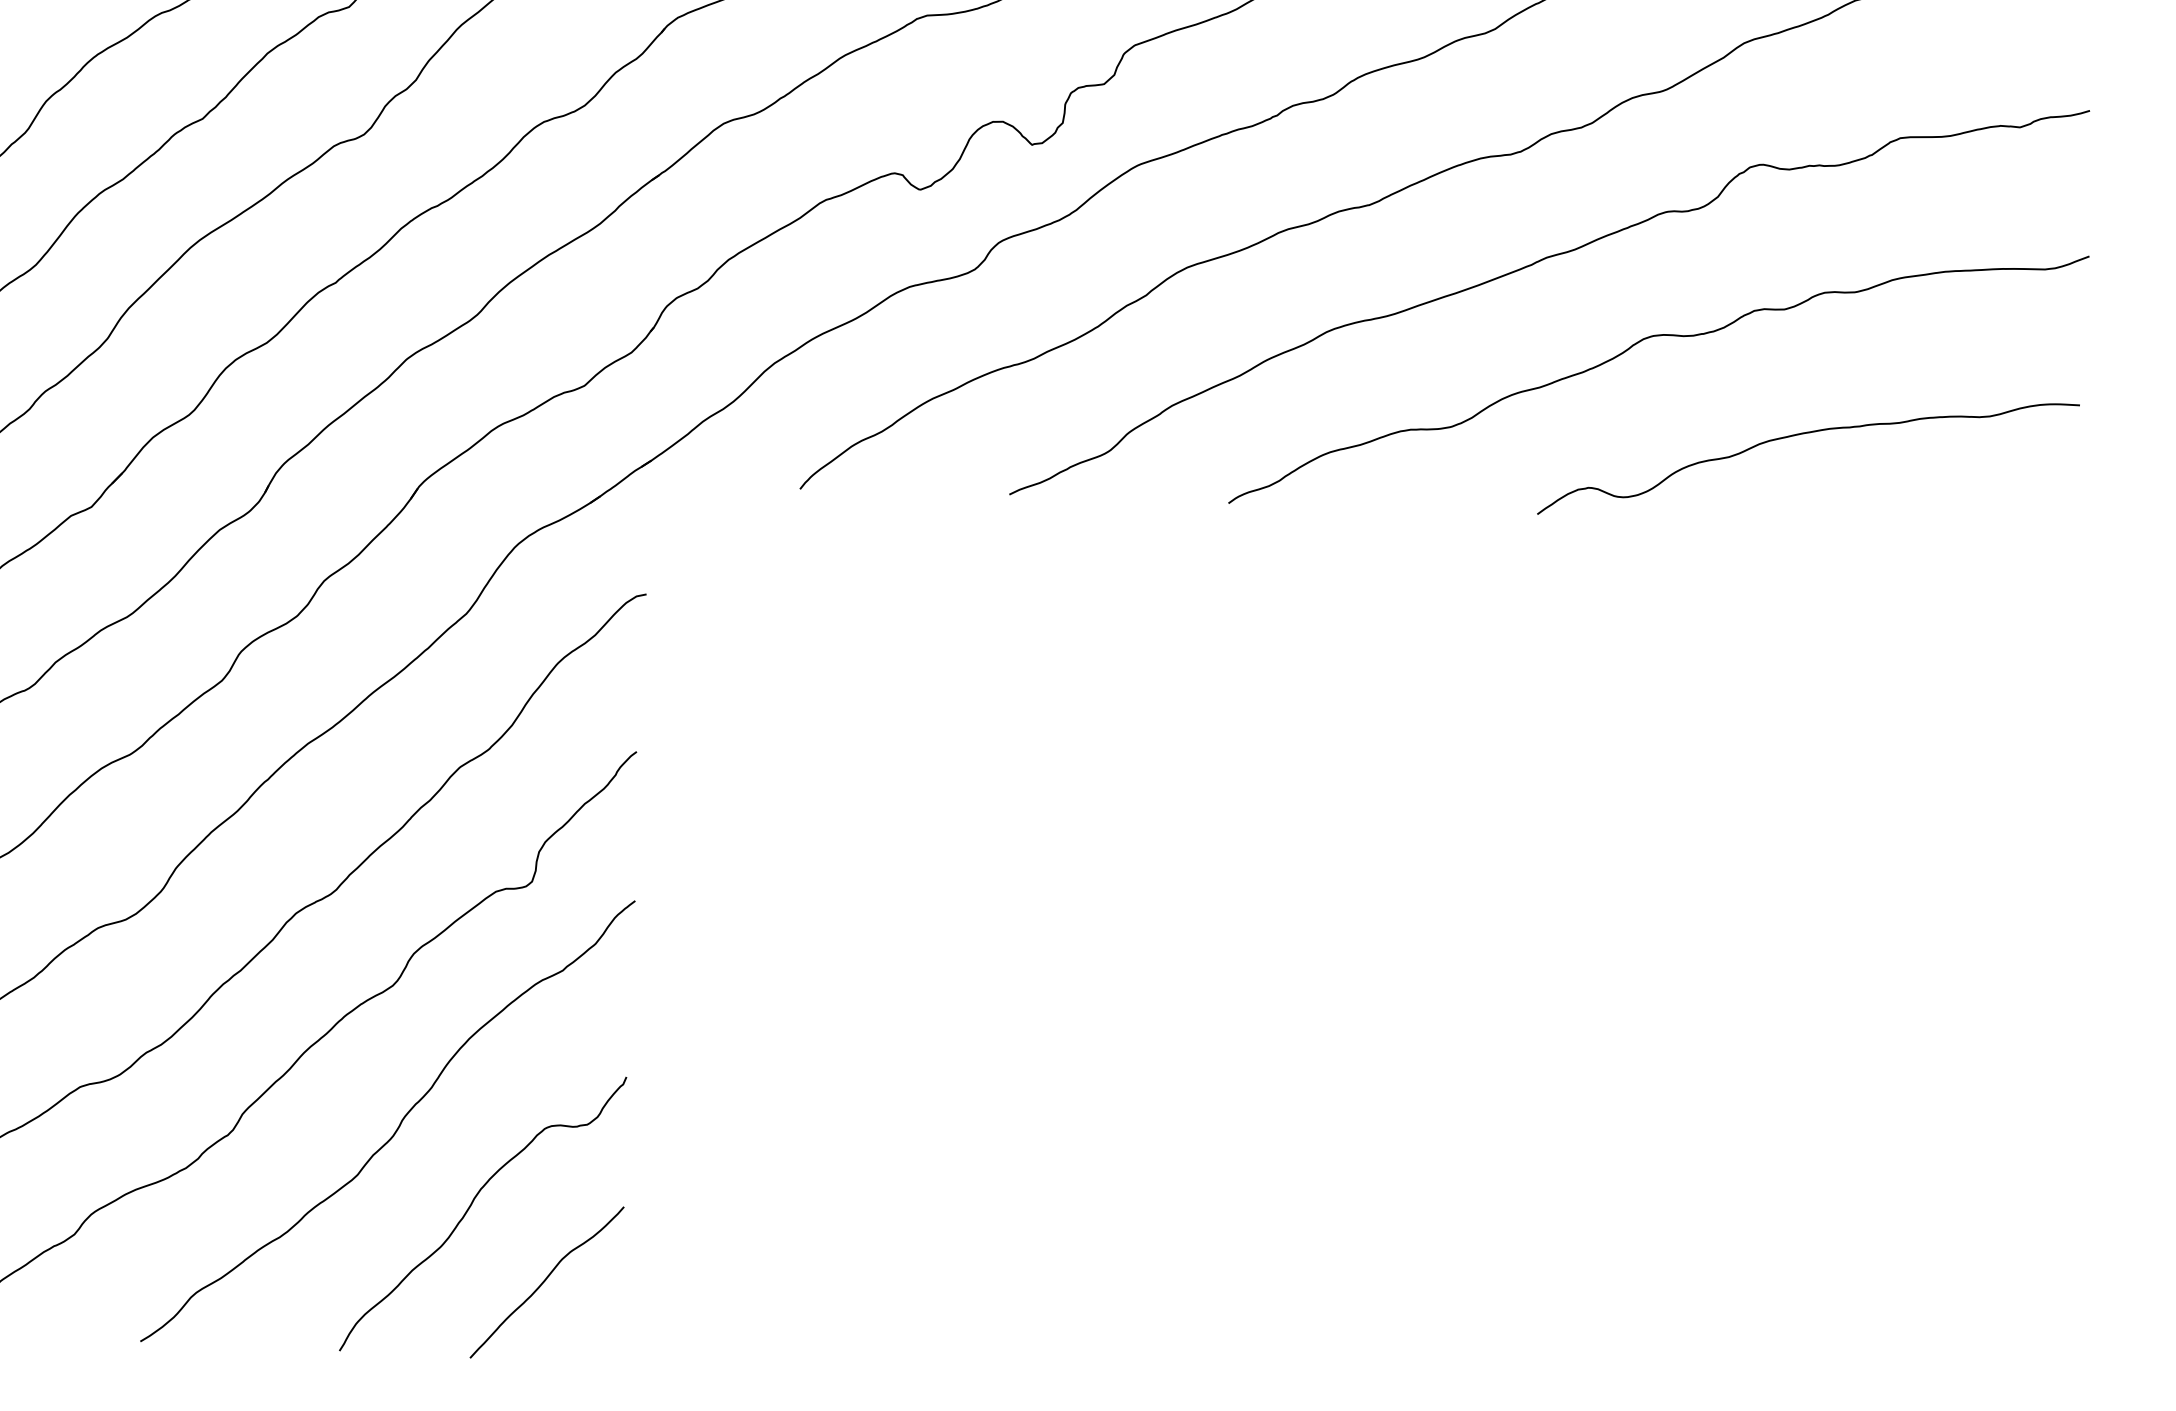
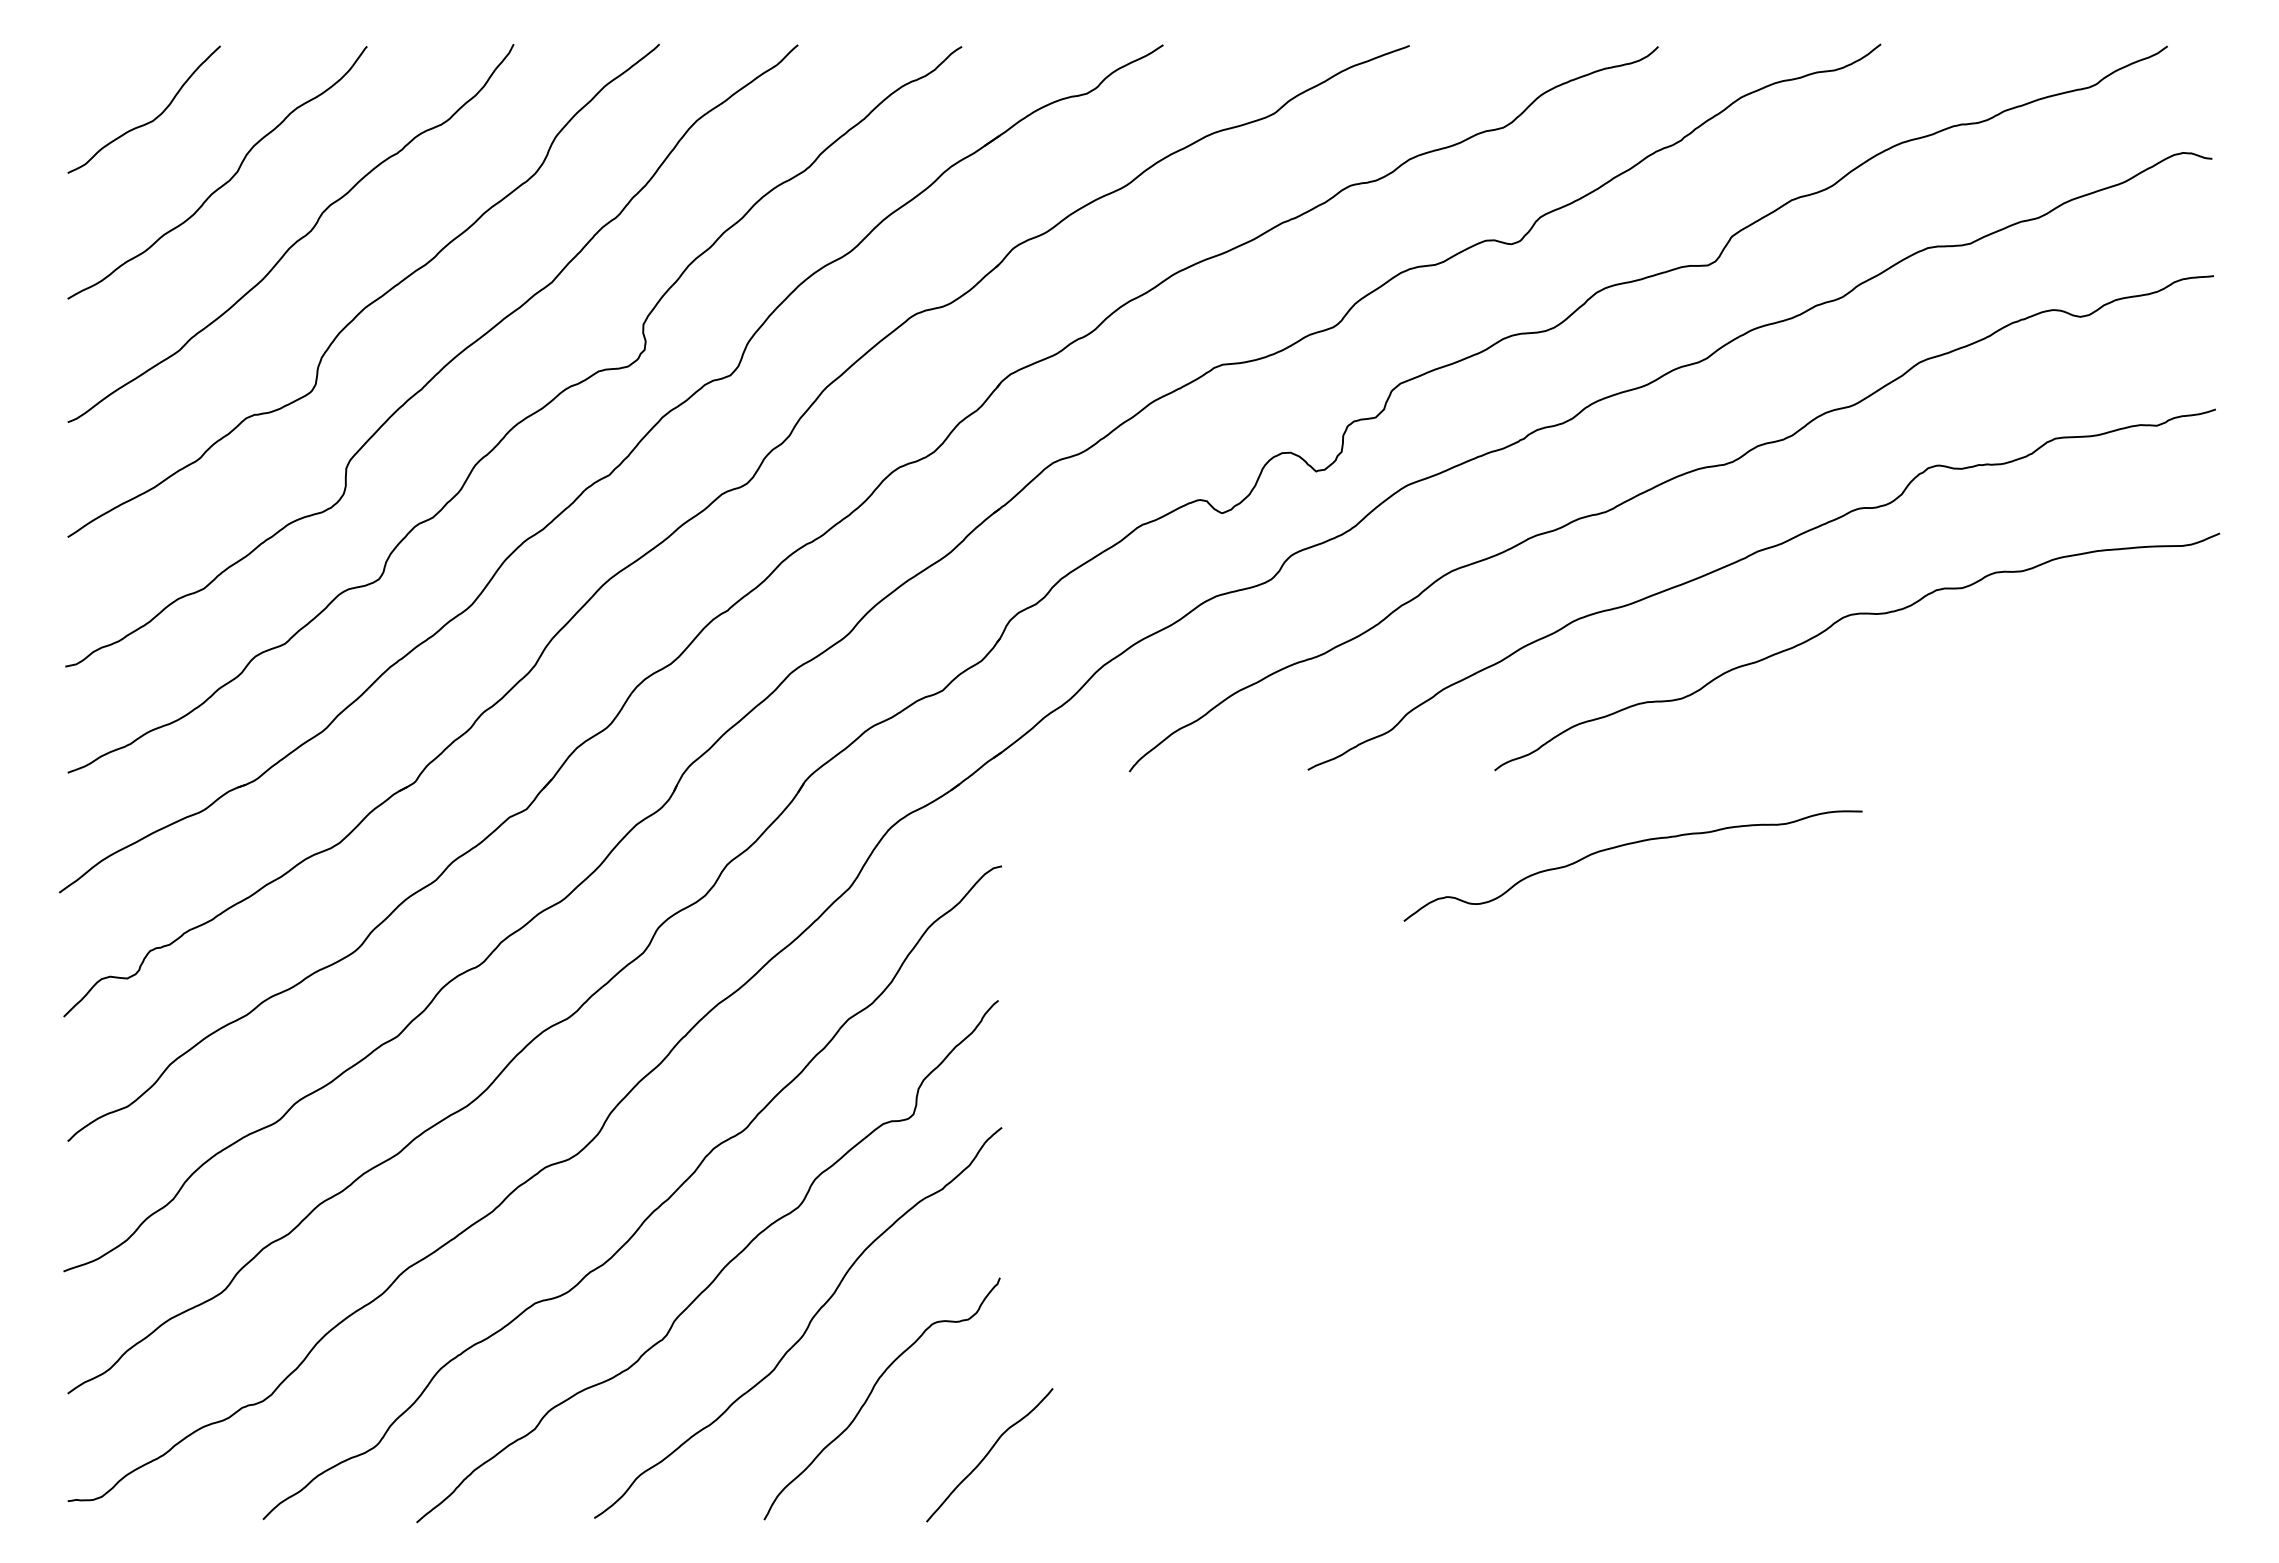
curve: (1802, 435) -> (1627, 845), moved
curve: (545, 1281) -> (988, 1454), moved

